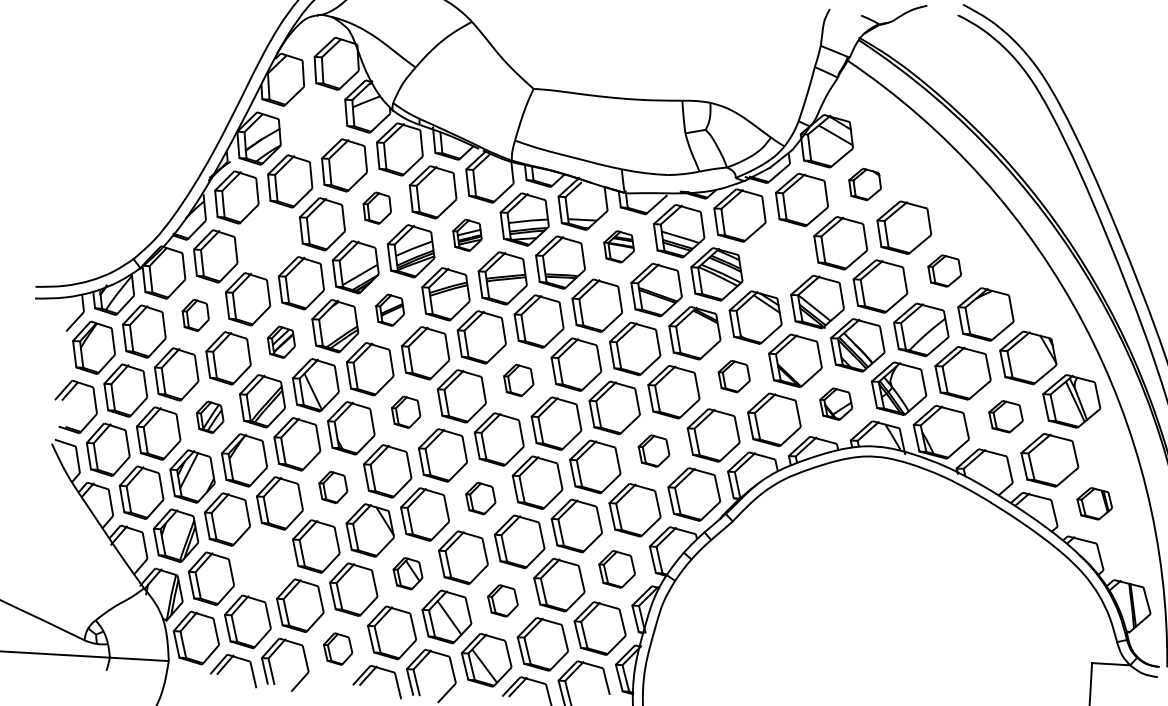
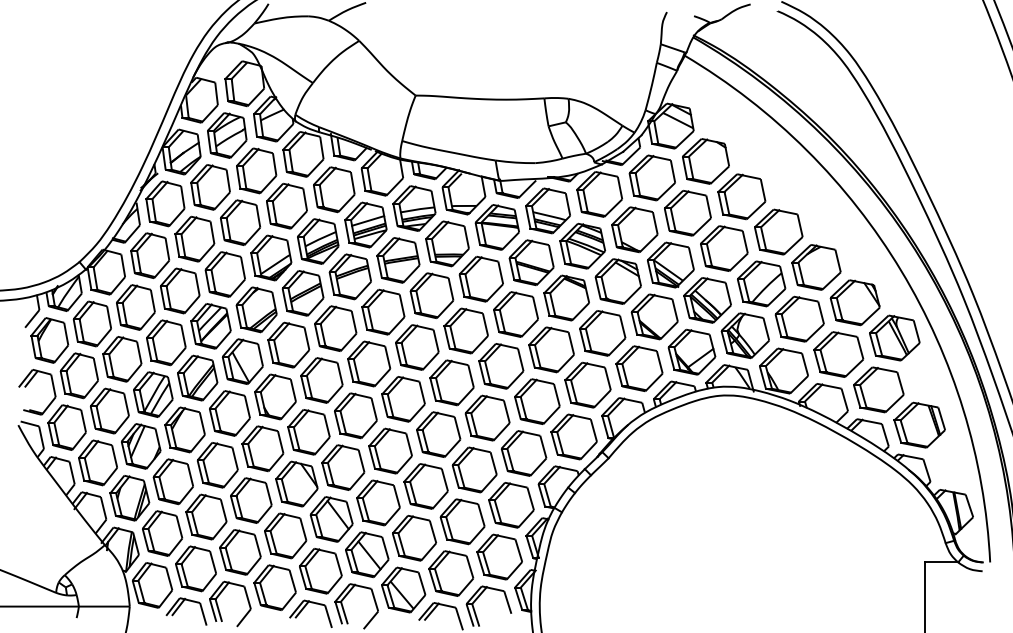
part: (313, 122) -> (227, 135), added
part: (864, 184) -> (705, 161), size x1.67
part: (376, 207) -> (286, 205), size x1.67
part: (466, 234) -> (365, 224), size x1.67
part: (268, 239) -> (194, 238), added
part: (618, 246) -> (496, 227), size x1.67
part: (777, 258) -> (634, 229), added
part: (944, 270) -> (778, 231), size x1.67
part: (389, 310) -> (302, 293), size x1.67
part: (195, 315) -> (135, 307), size x1.67
part: (280, 342) -> (210, 326), size x1.67
part: (733, 376) -> (602, 333), size x1.67
part: (518, 380) -> (417, 347), size x1.67
part: (835, 403) -> (691, 351), size x1.67
part: (405, 412) -> (321, 380), size x1.67
part: (1005, 416) -> (838, 354), size x1.67
part: (210, 417) -> (153, 394), size x1.67
part: (654, 450) -> (537, 401), size x1.67
part: (332, 487) -> (262, 448), size x1.67
part: (480, 497) -> (390, 450), size x1.67
part: (1094, 503) -> (919, 424), size x1.67
part: (263, 561) -> (206, 516), added
part: (617, 569) -> (511, 505), size x1.43
part: (407, 573) -> (331, 519), size x1.67
part: (502, 600) -> (414, 537), size x1.67
part: (337, 648) -> (274, 587), size x1.67

